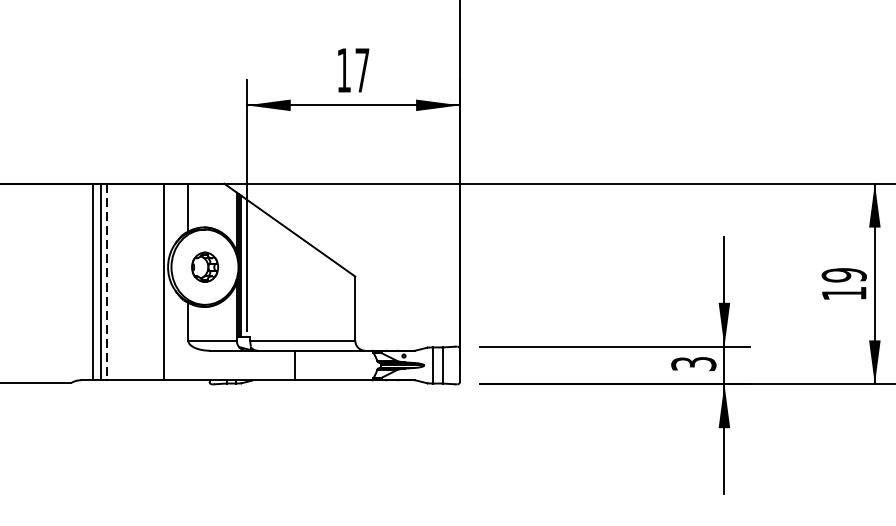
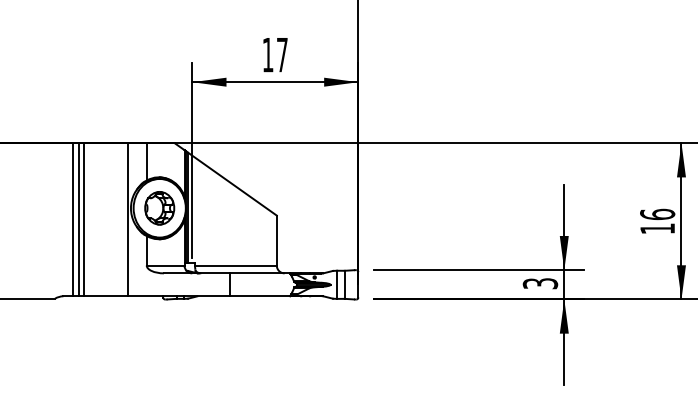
part: (204, 267) -> (159, 208), size x1.43
text: (844, 275) -> (657, 214), 19 -> 16
line: (107, 281) -> (83, 219), dashed -> solid

